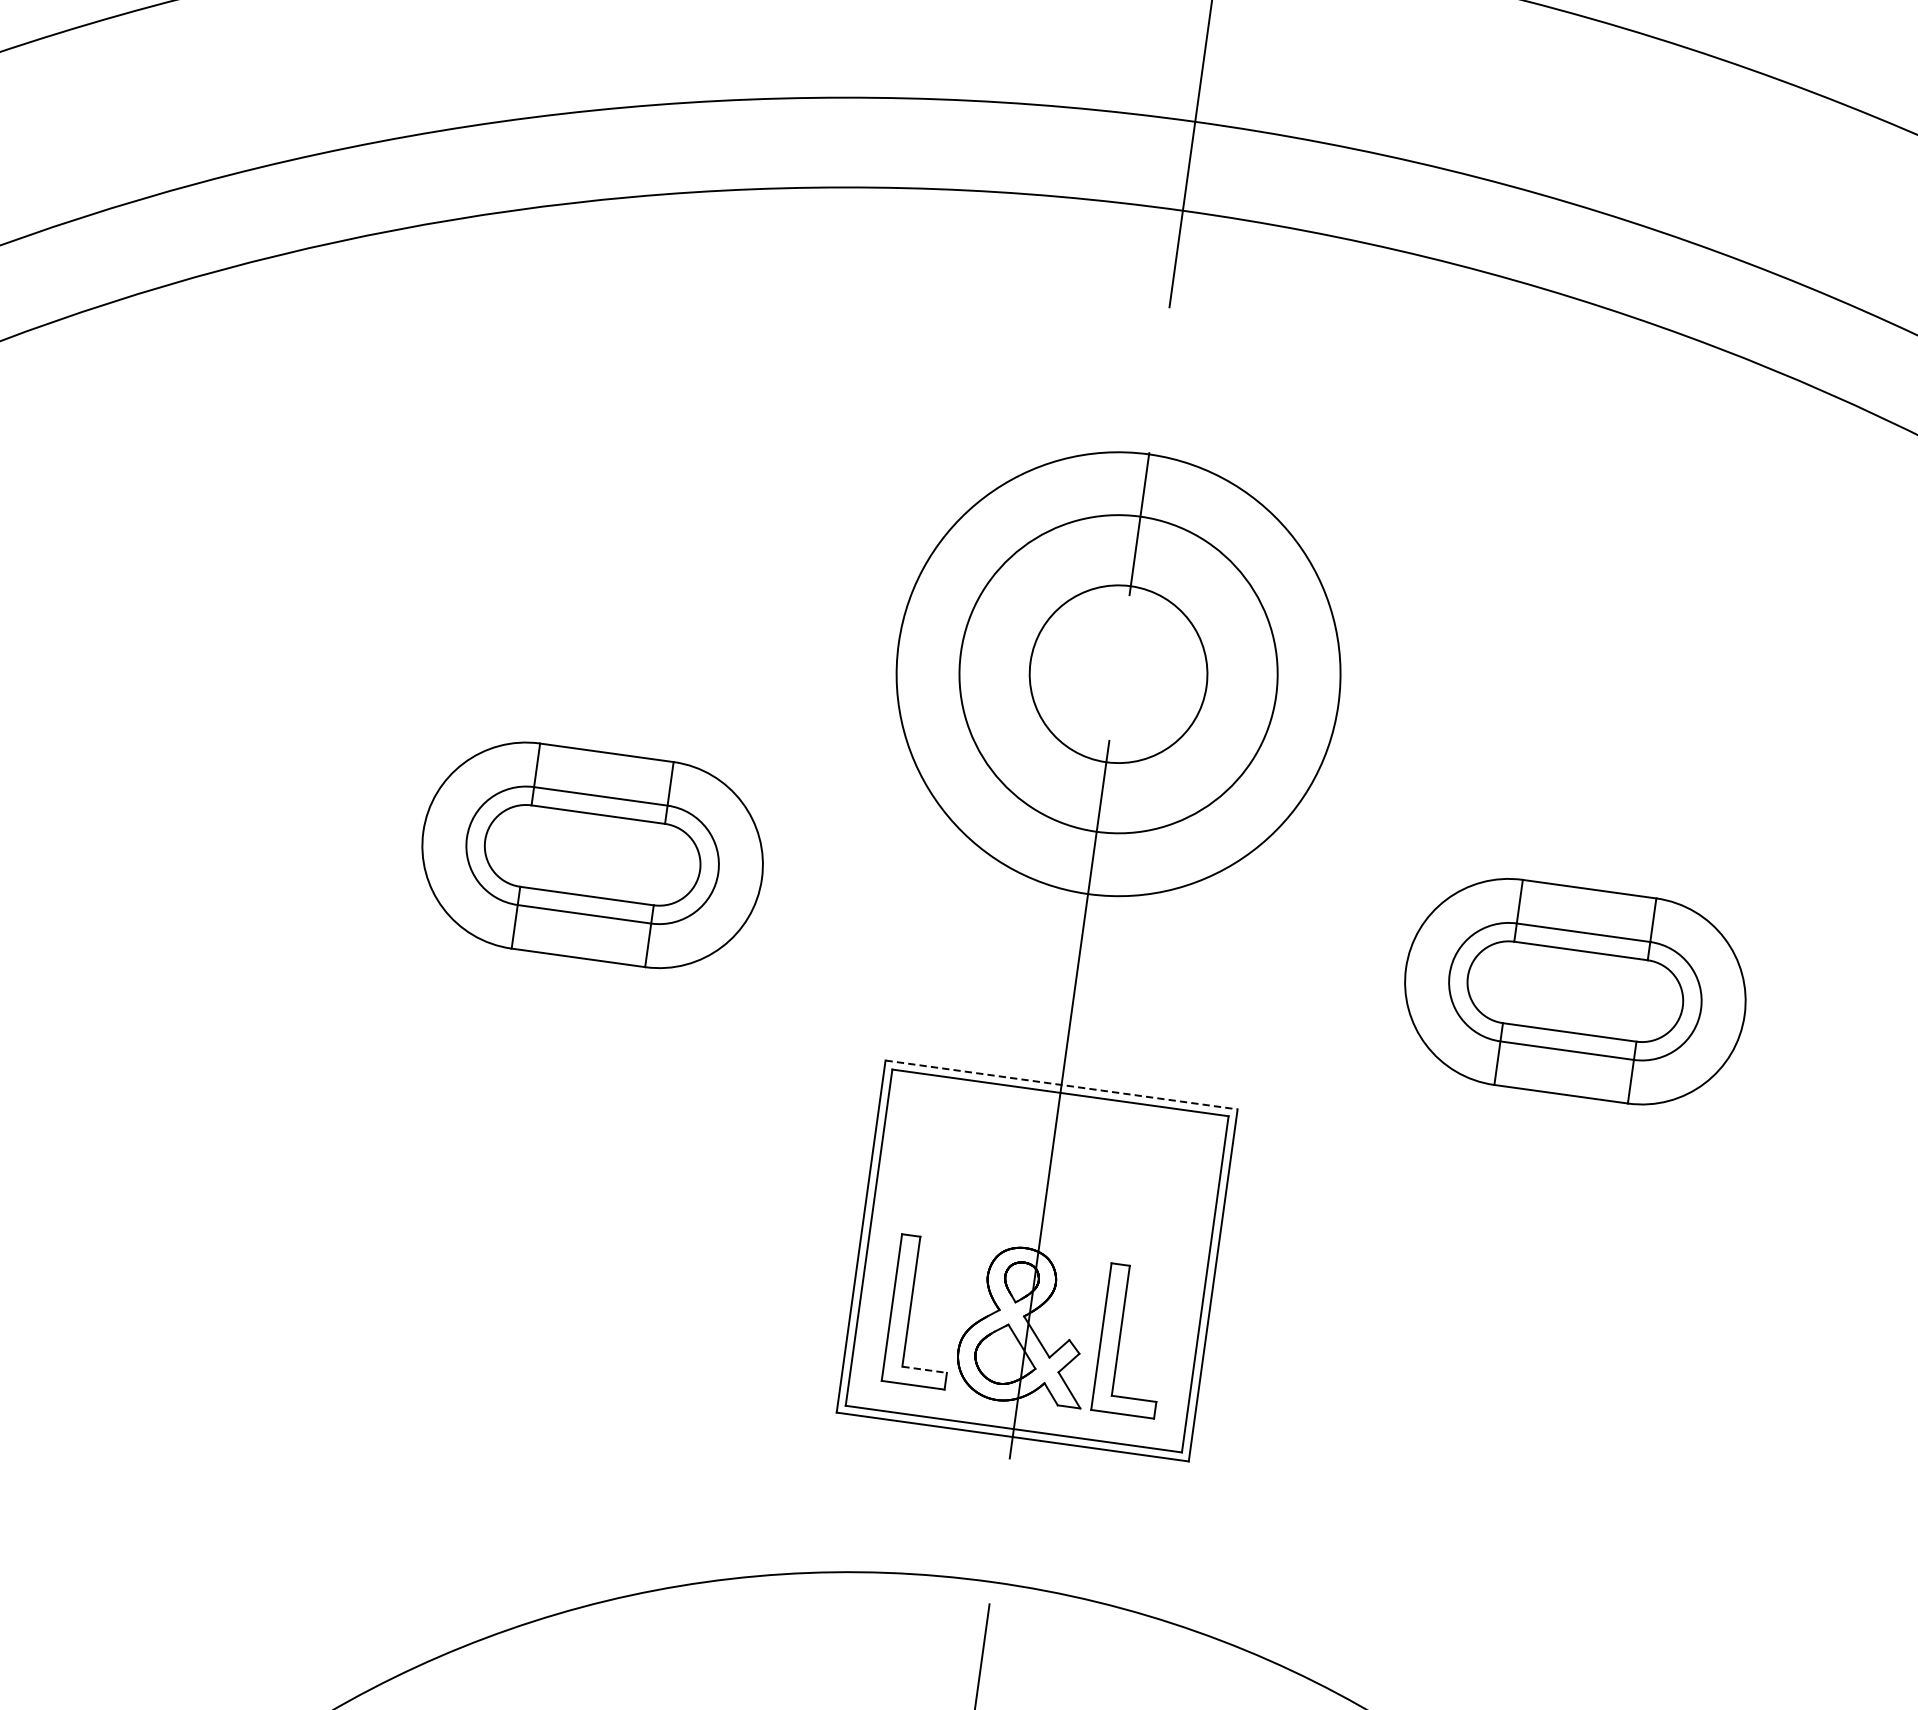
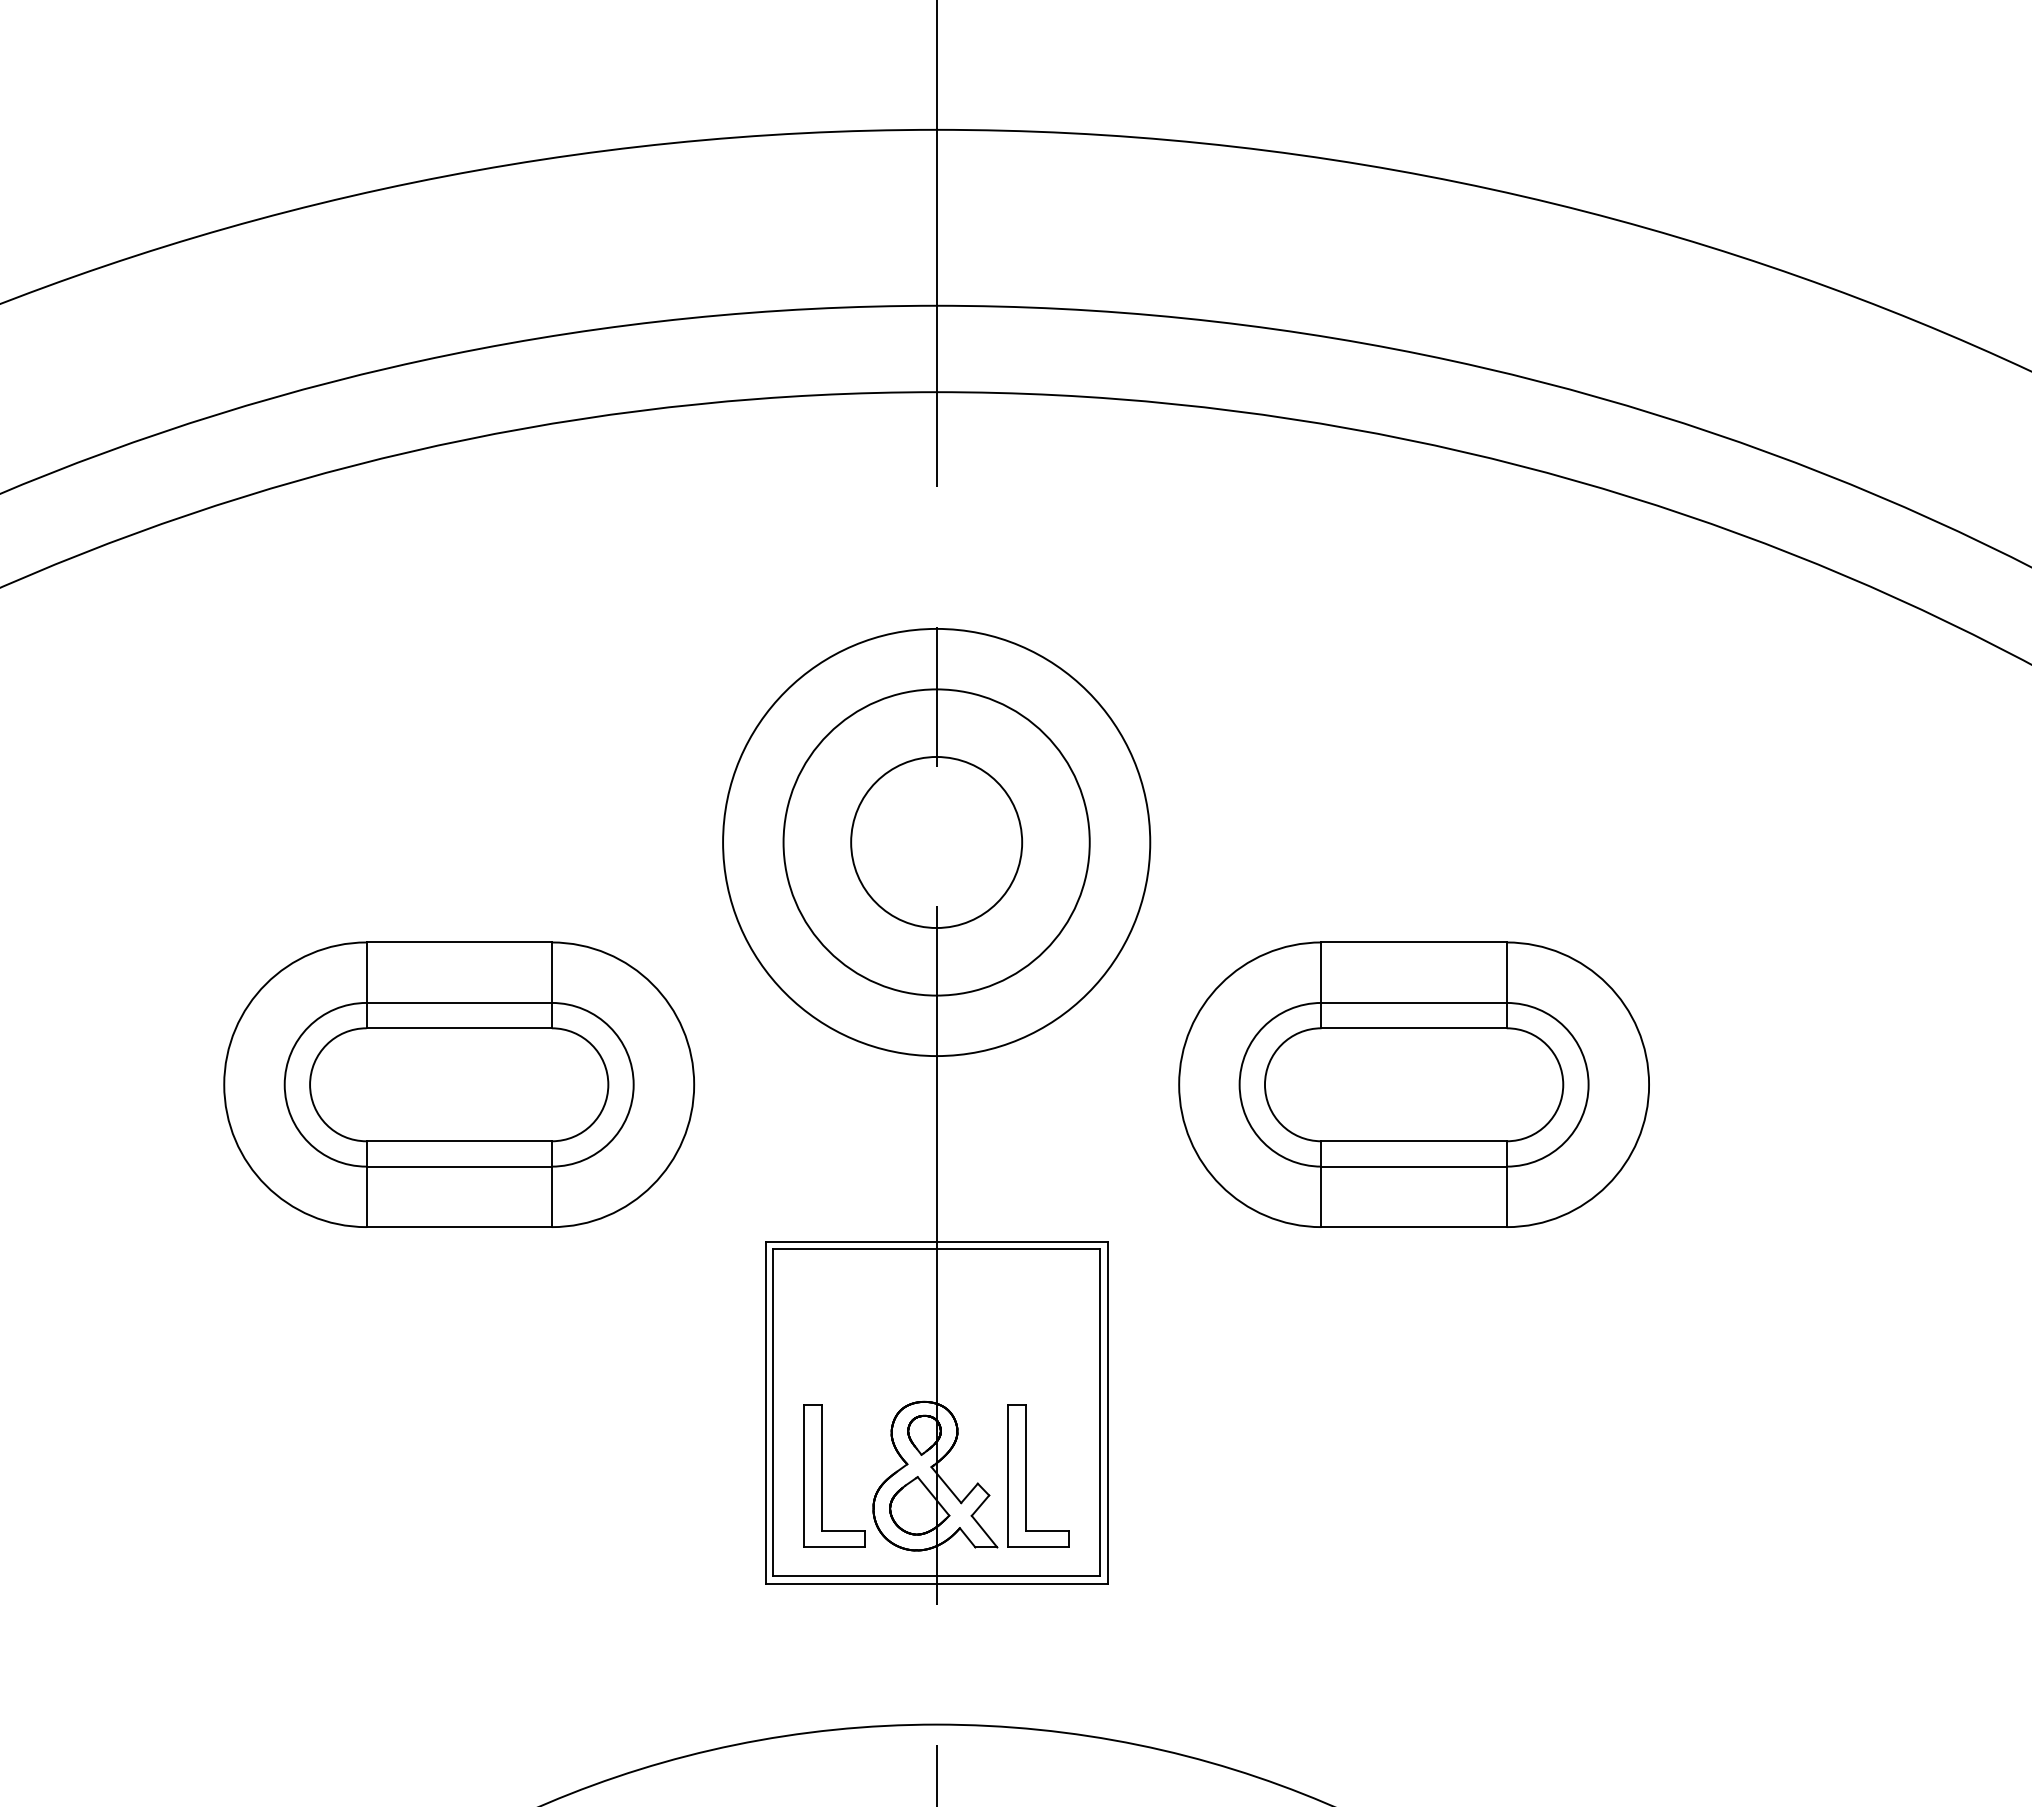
part: (592, 855) -> (459, 1084), size x1.43
part: (1574, 991) -> (1413, 1084), size x1.43
line: (1062, 1085) -> (937, 1241), dashed -> solid
line: (924, 1370) -> (843, 1531), dashed -> solid

